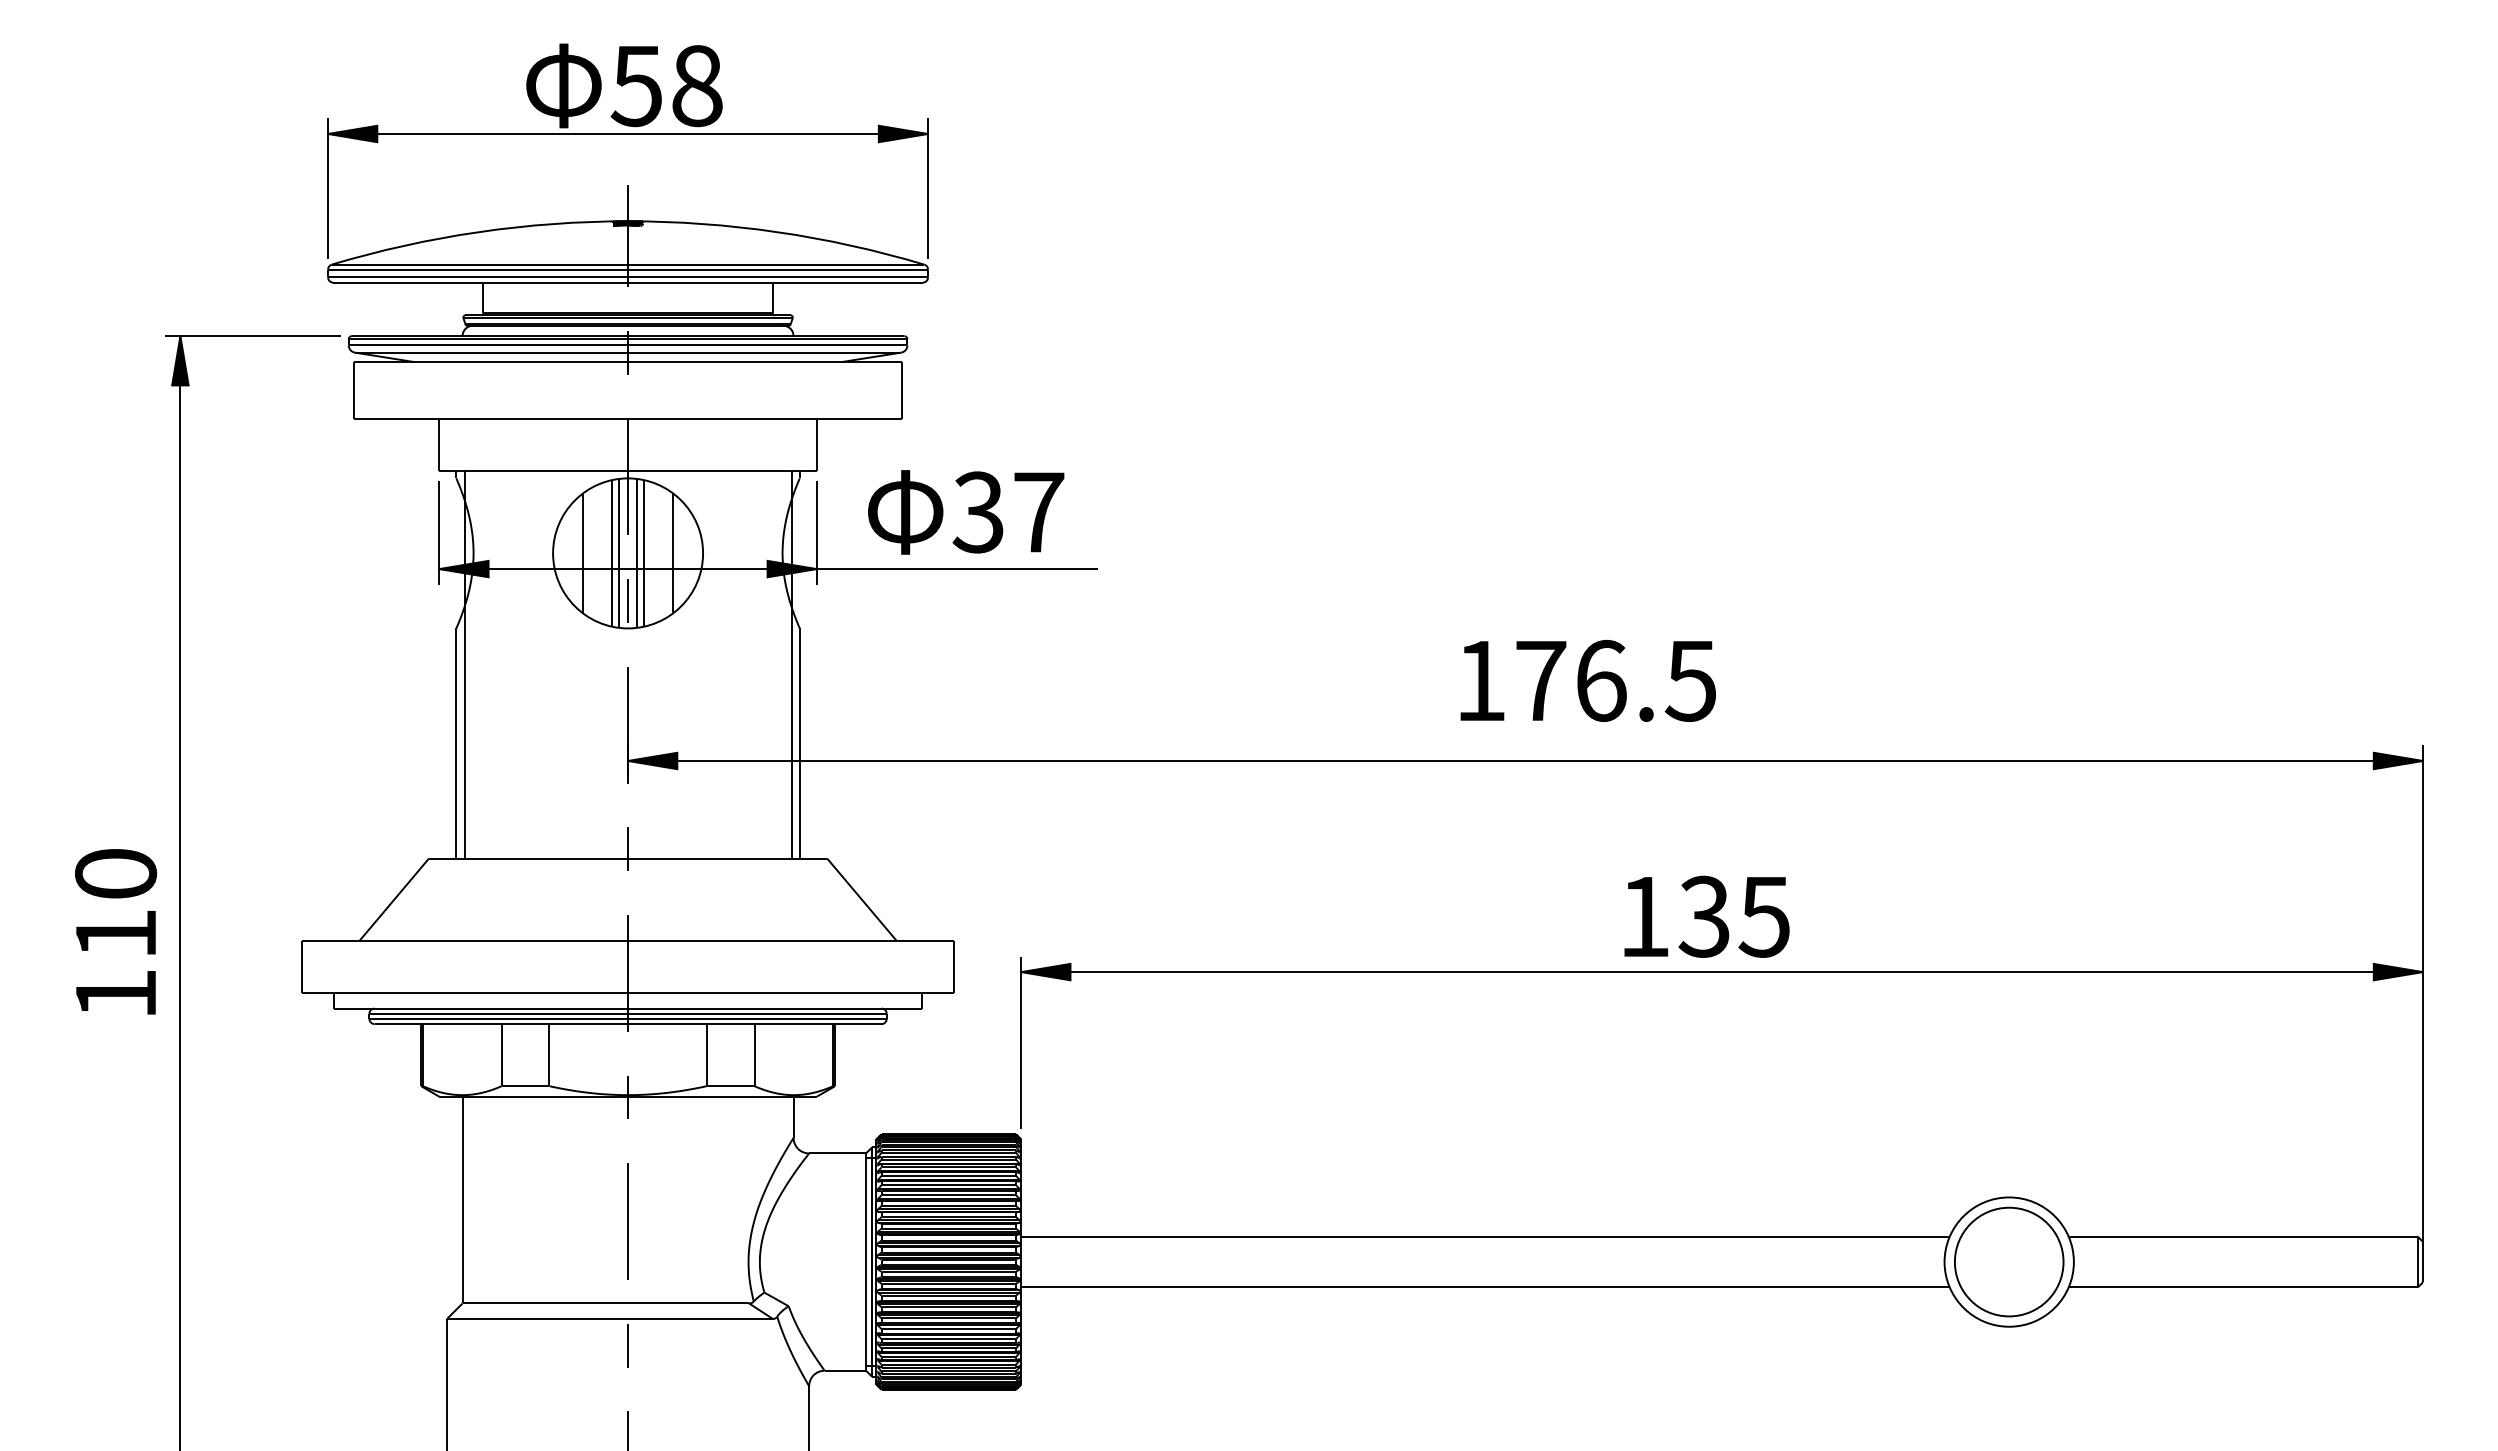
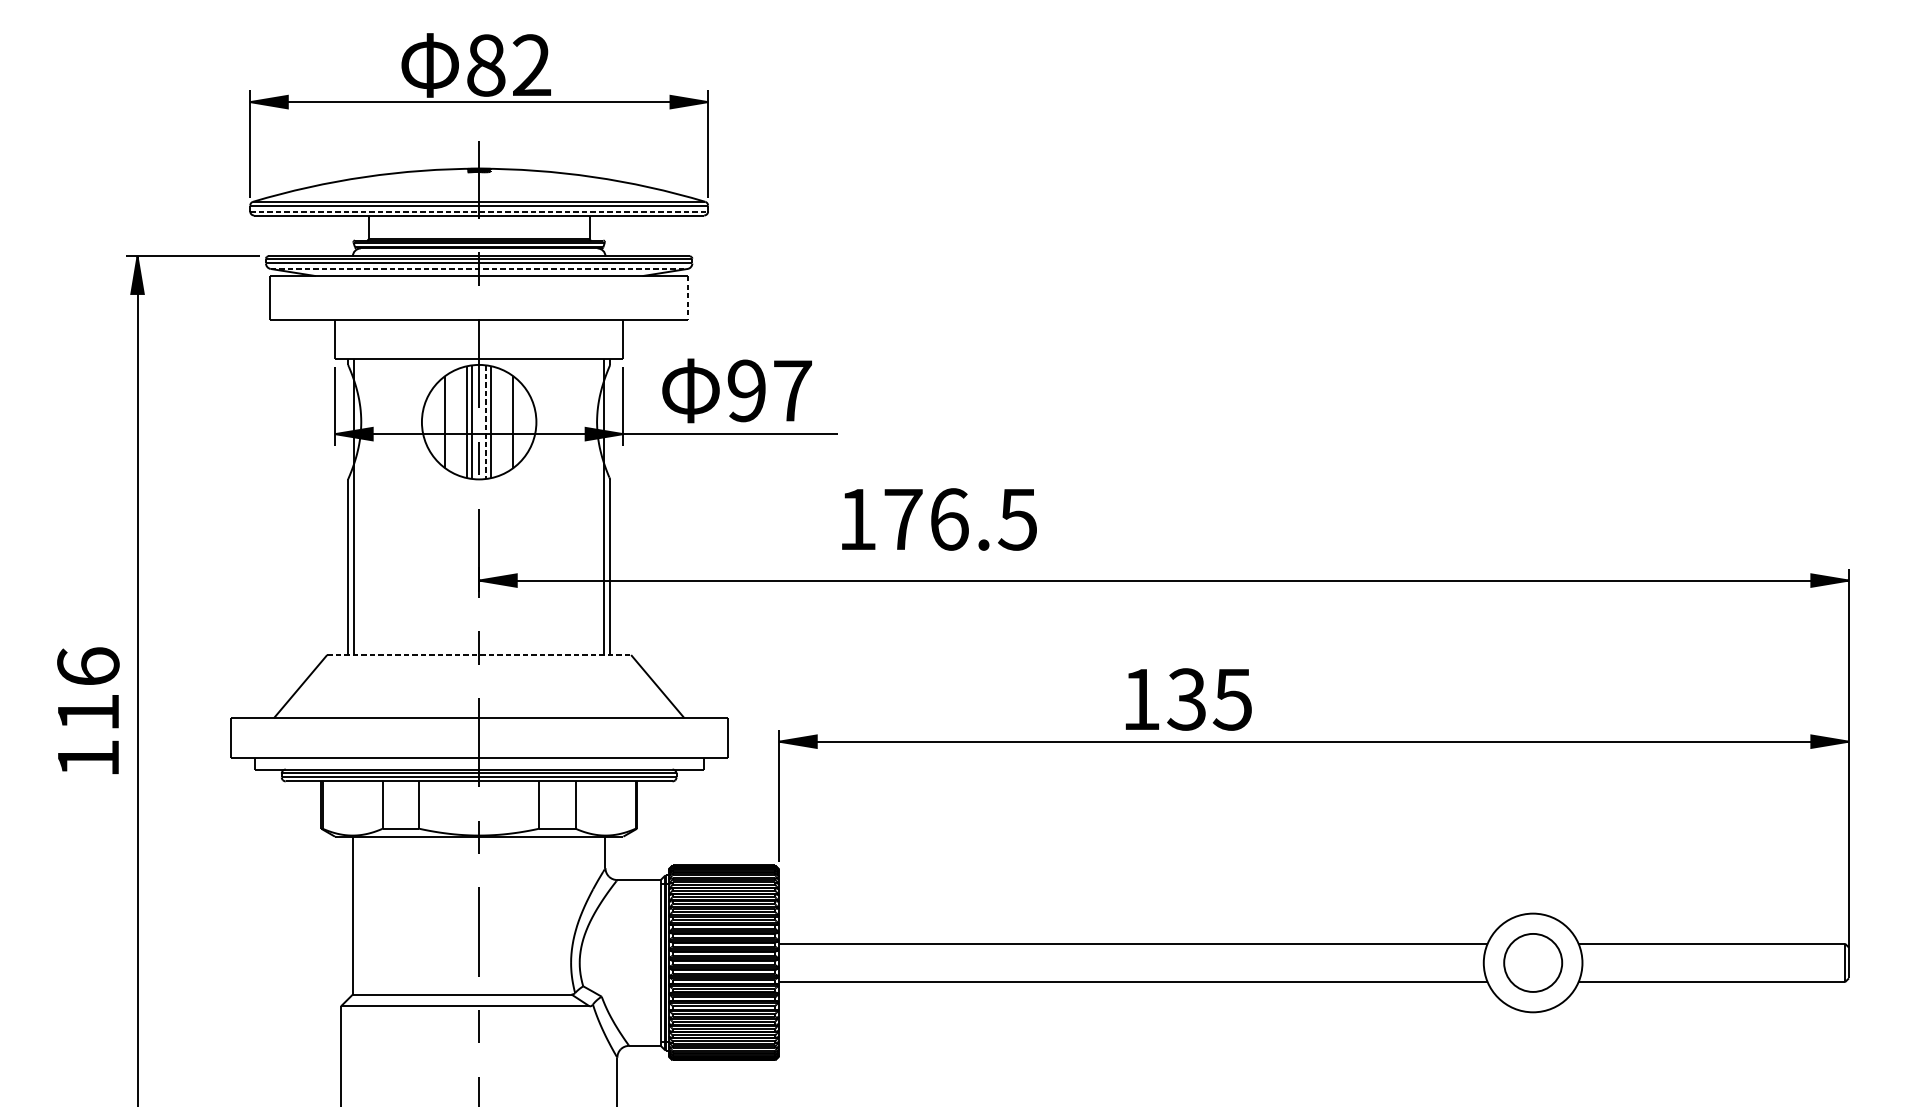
text: (666, 86) -> (508, 65), 58 -> 82
line: (628, 277) -> (479, 211), solid -> dashed
line: (628, 352) -> (479, 268), solid -> dashed
line: (902, 390) -> (688, 297), solid -> dashed
text: (977, 512) -> (745, 390), 37 -> 97
line: (637, 553) -> (486, 422), solid -> dashed
text: (1587, 680) -> (938, 519), moved
line: (628, 858) -> (479, 654), solid -> dashed
text: (116, 873) -> (88, 666), 110 -> 116
text: (1706, 916) -> (1188, 699), moved
part: (2009, 1261) -> (1533, 962), size x0.7

